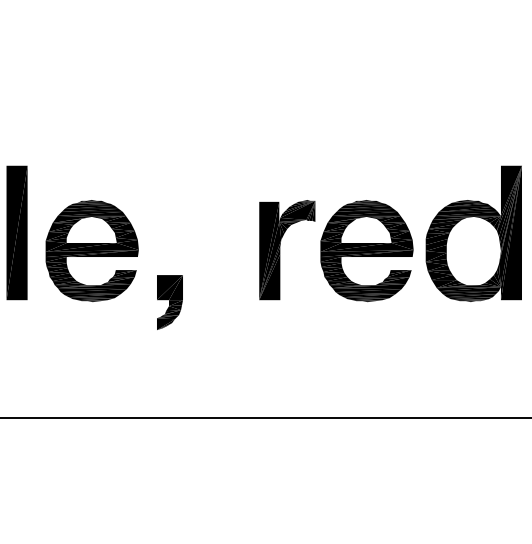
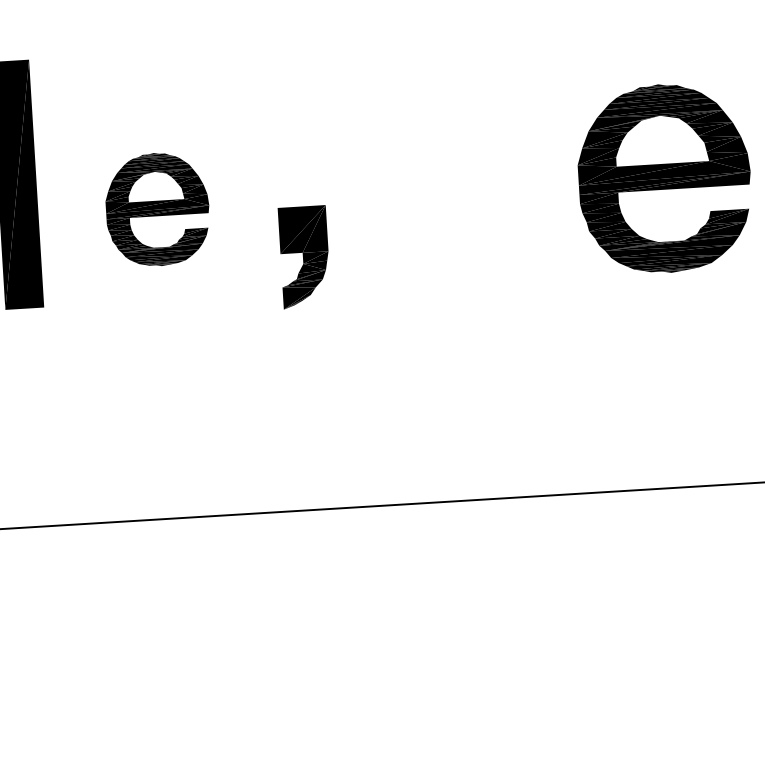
part: (91, 250) -> (156, 208), size x0.6
part: (280, 250) -> (505, 187), removed
part: (169, 302) -> (303, 257), moved

